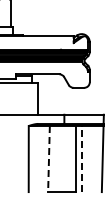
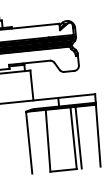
line: (81, 158) -> (78, 137), dashed -> solid
line: (48, 159) -> (47, 141), dashed -> solid

